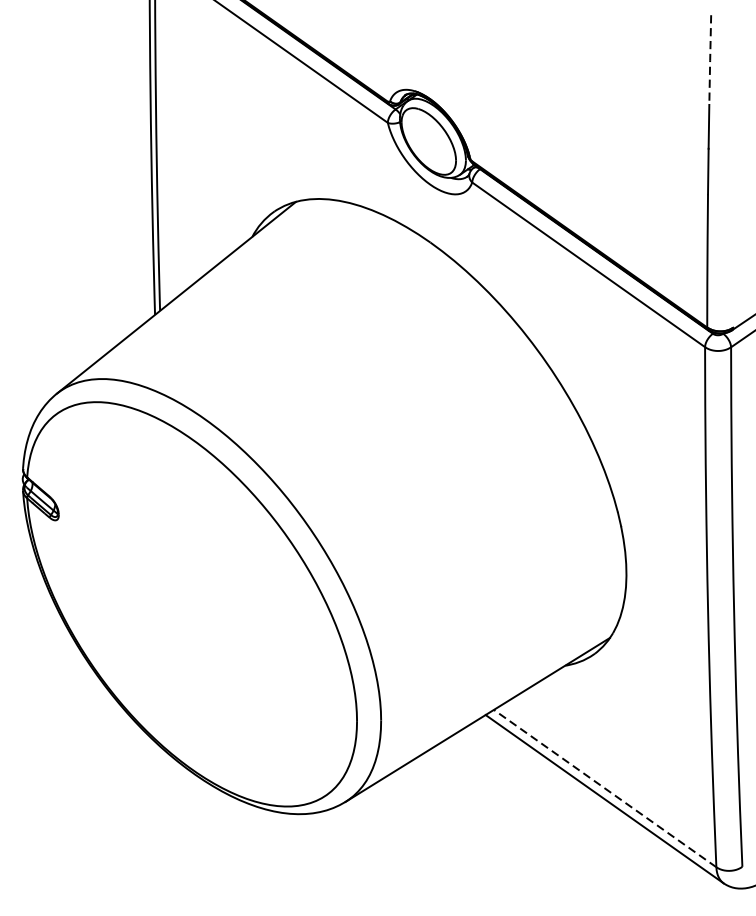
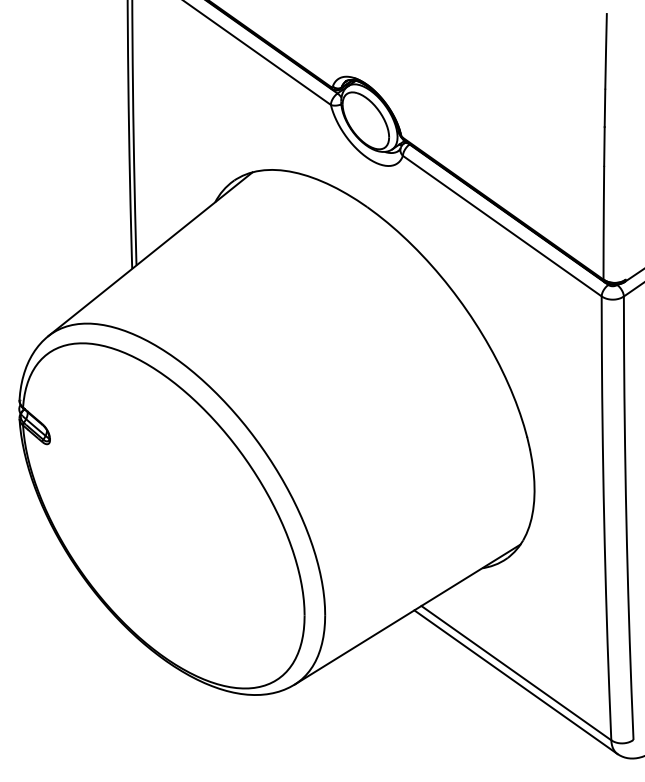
line: (710, 60) -> (606, 51), dashed -> solid
line: (604, 787) -> (515, 672), dashed -> solid

